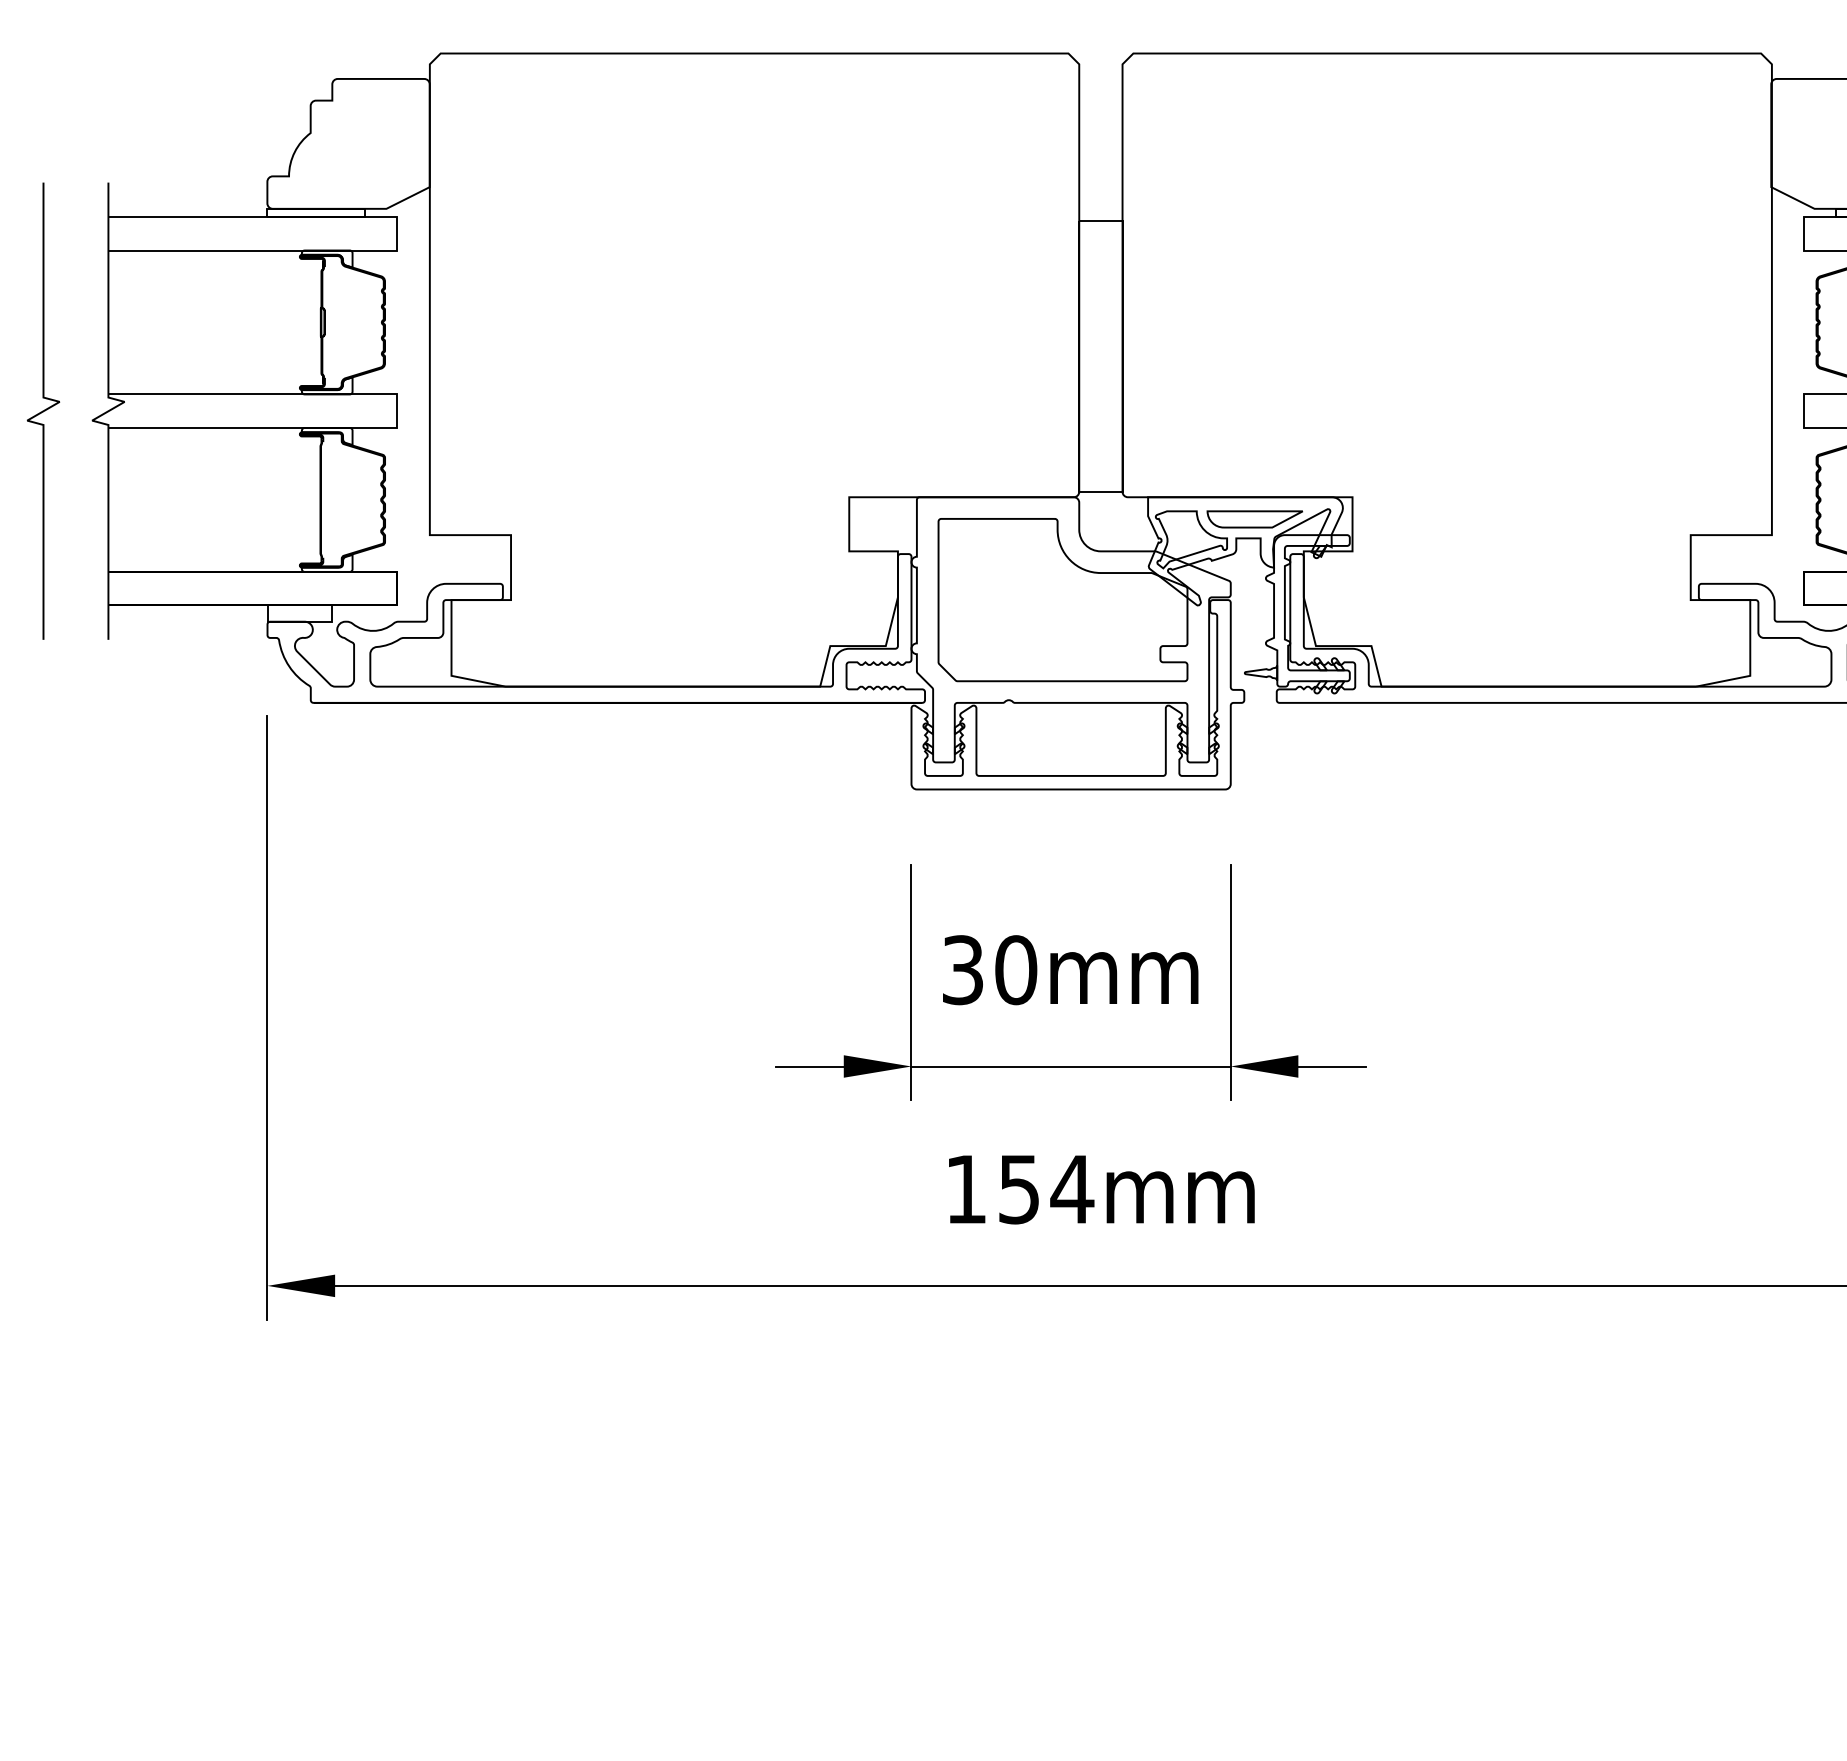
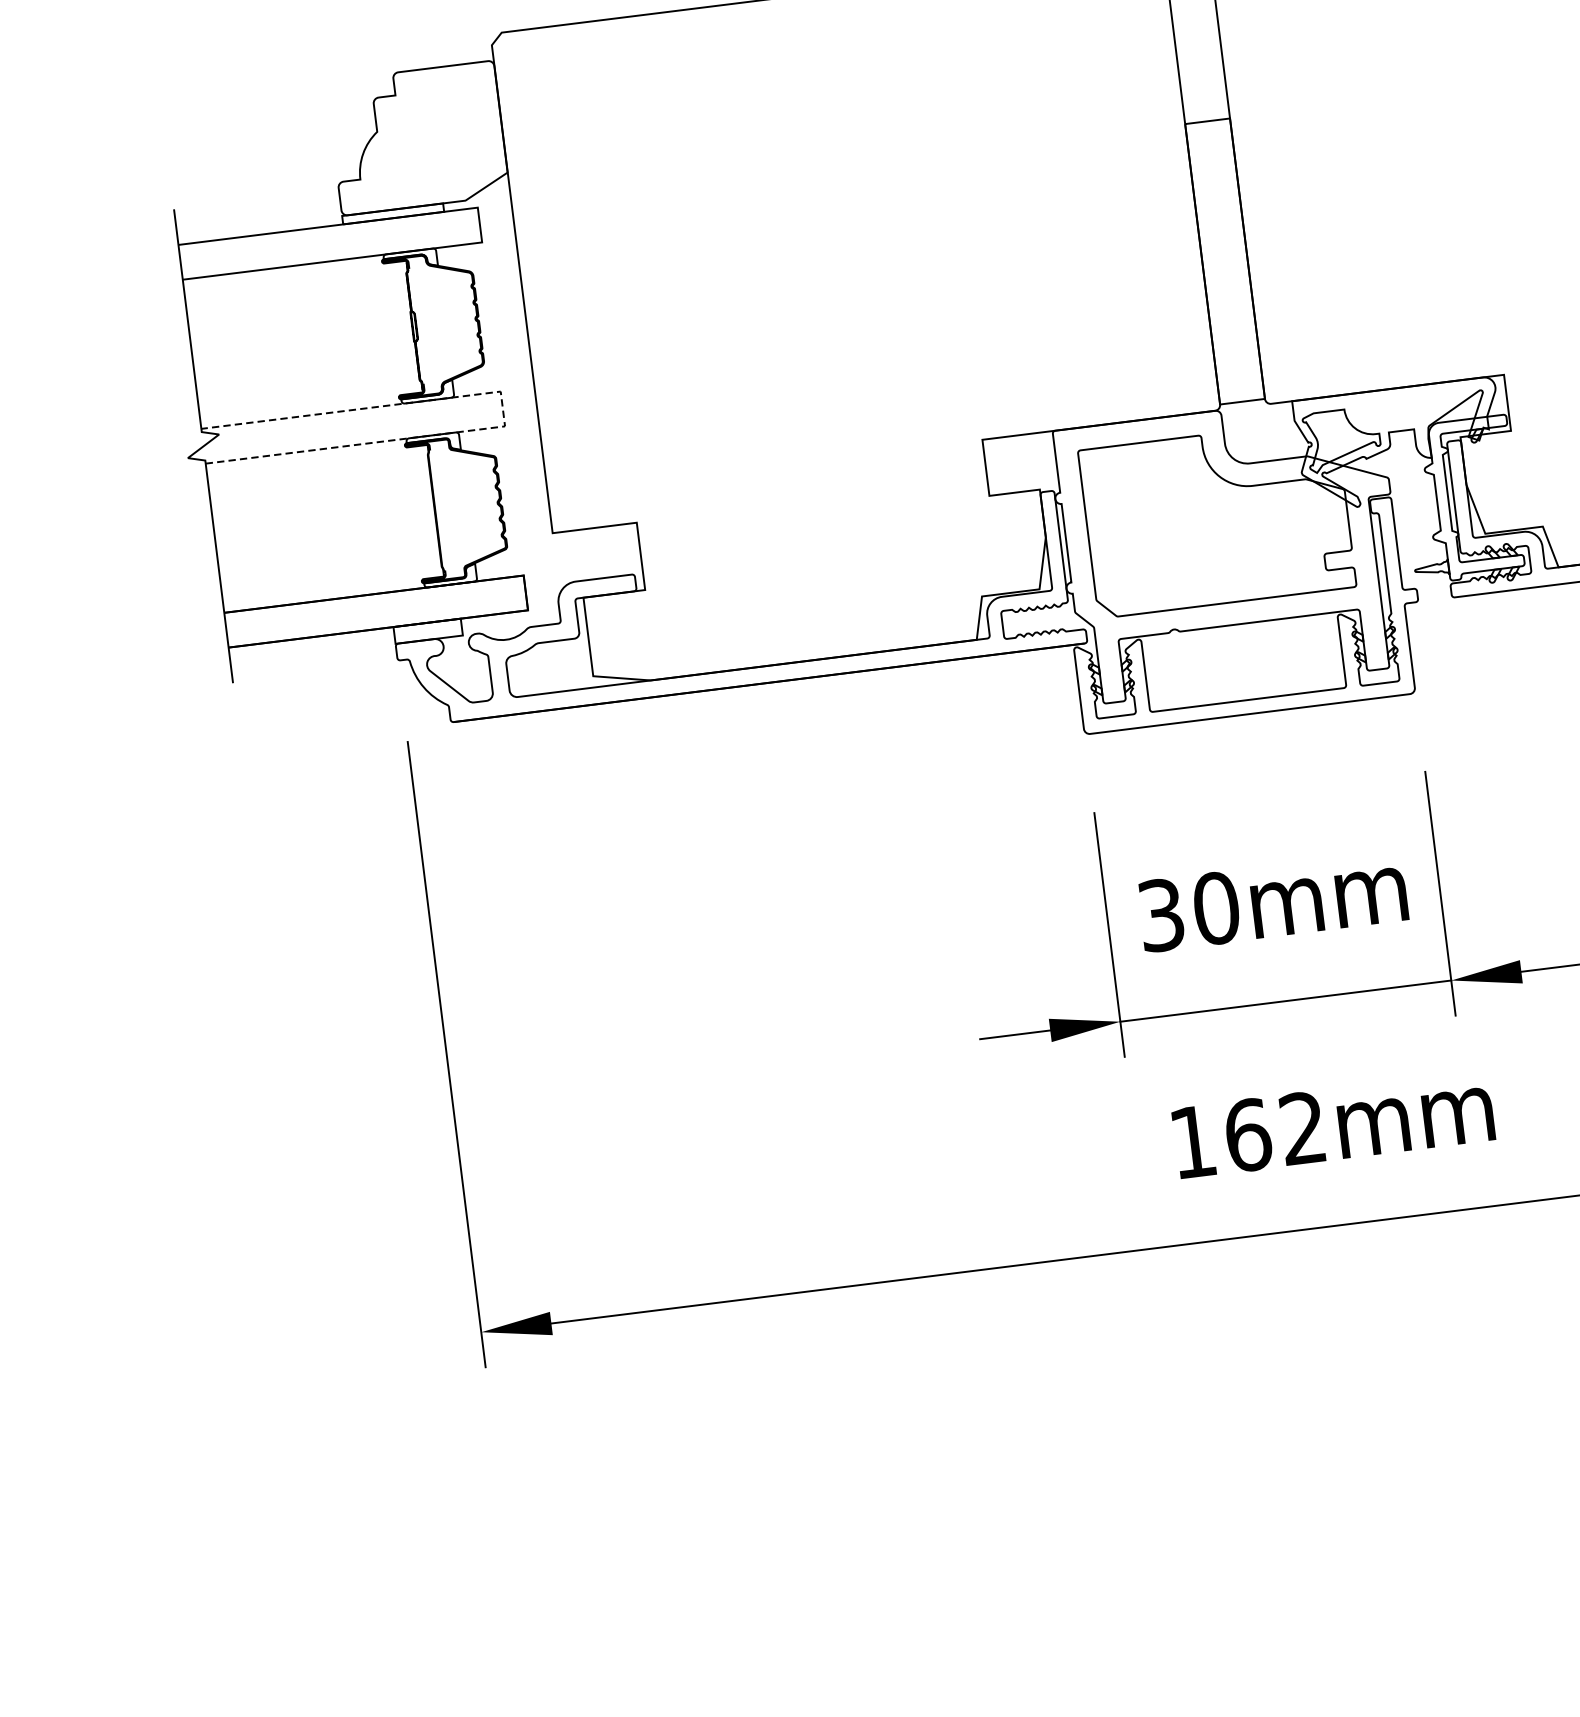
curve: (43, 410) -> (136, 453), removed
line: (397, 411) -> (503, 409), solid -> dashed
part: (1254, 519) -> (1405, 410), removed
text: (1046, 1189) -> (1276, 1131), 154mm -> 162mm

